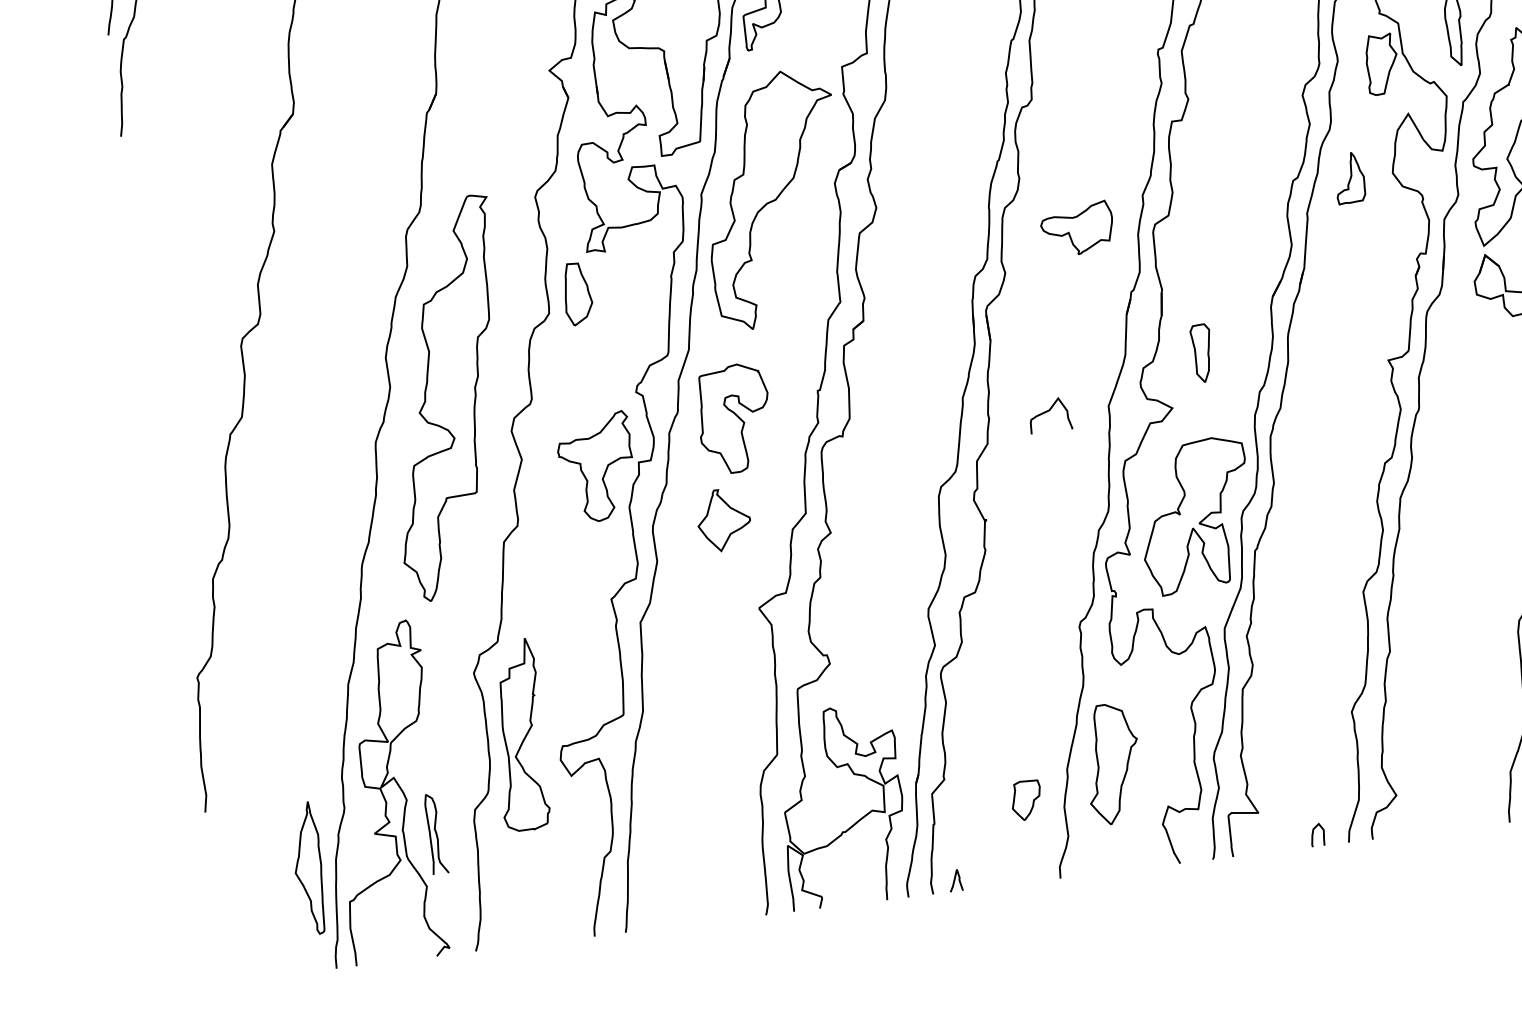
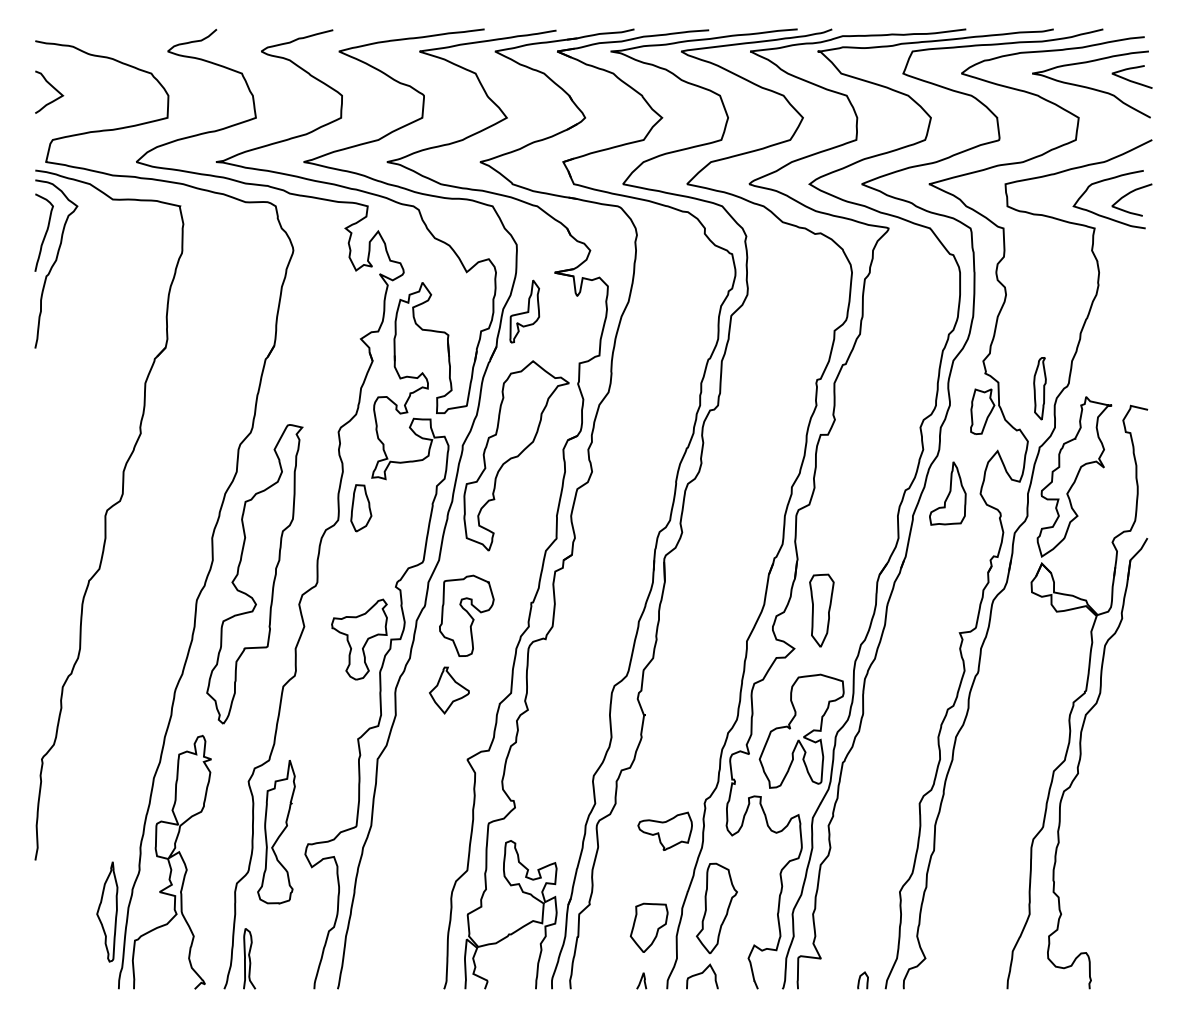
part: (1349, 178) -> (947, 493), size x1.67
part: (1076, 228) -> (664, 830), moved
part: (1201, 353) -> (821, 610), size x1.67
curve: (1048, 412) -> (701, 974), moved
part: (1025, 800) -> (648, 927), size x1.67
curve: (435, 833) -> (249, 958), moved
curve: (955, 880) -> (641, 980), moved

